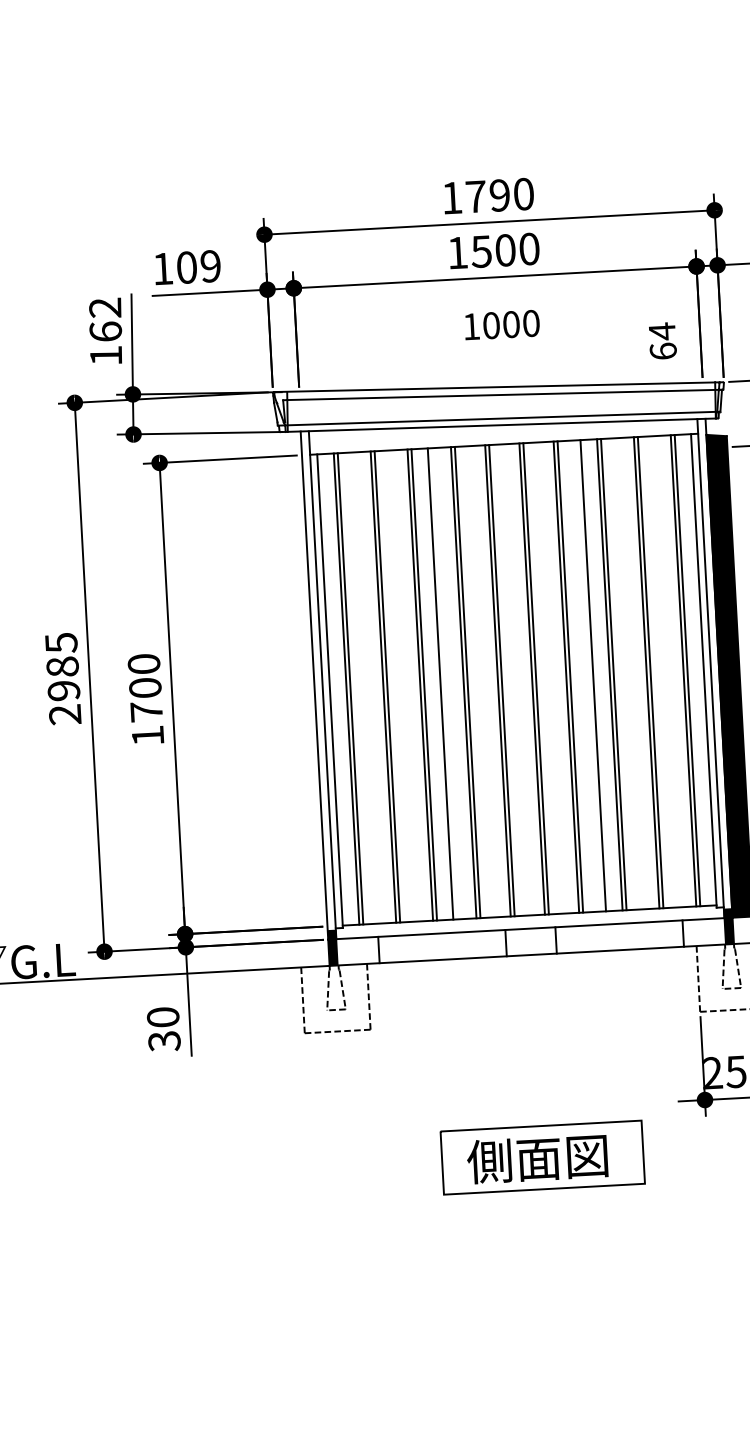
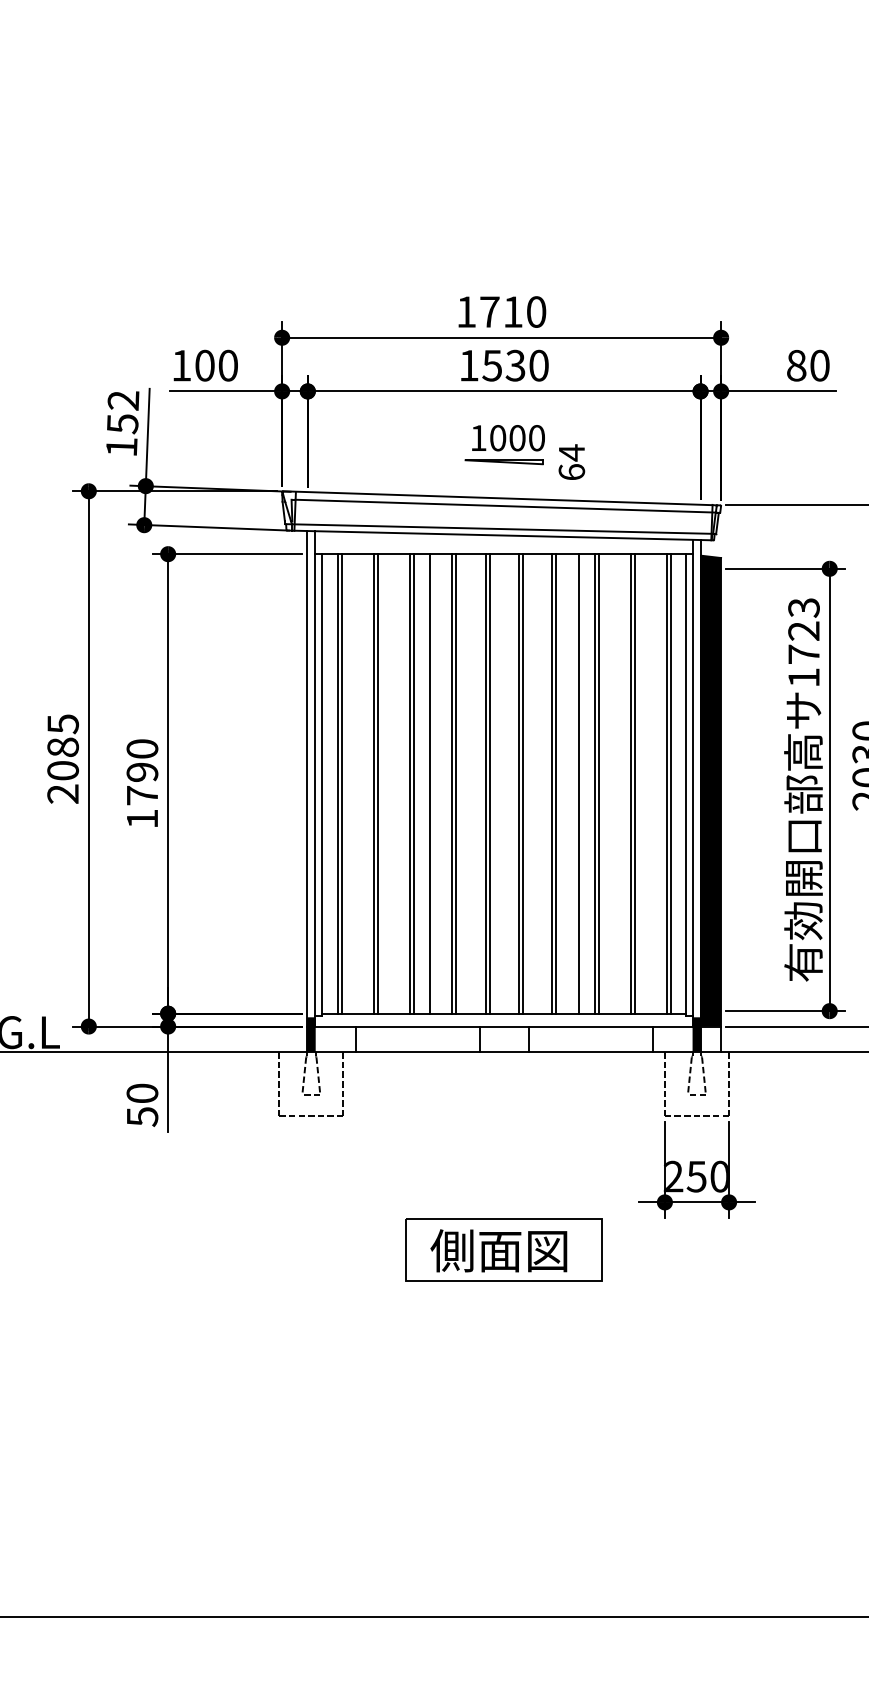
text: (499, 194) -> (512, 311), 1790 -> 1710
text: (505, 250) -> (515, 365), 1500 -> 1530
text: (210, 266) -> (227, 365), 109 -> 100
text: (105, 332) -> (122, 424), 162 -> 152
text: (662, 340) -> (571, 461), moved
part: (498, 350) -> (503, 462), added
text: (145, 687) -> (142, 771), 1700 -> 1790
text: (64, 690) -> (63, 770), 2985 -> 2085
text: (163, 1041) -> (141, 1116), 30 -> 50

